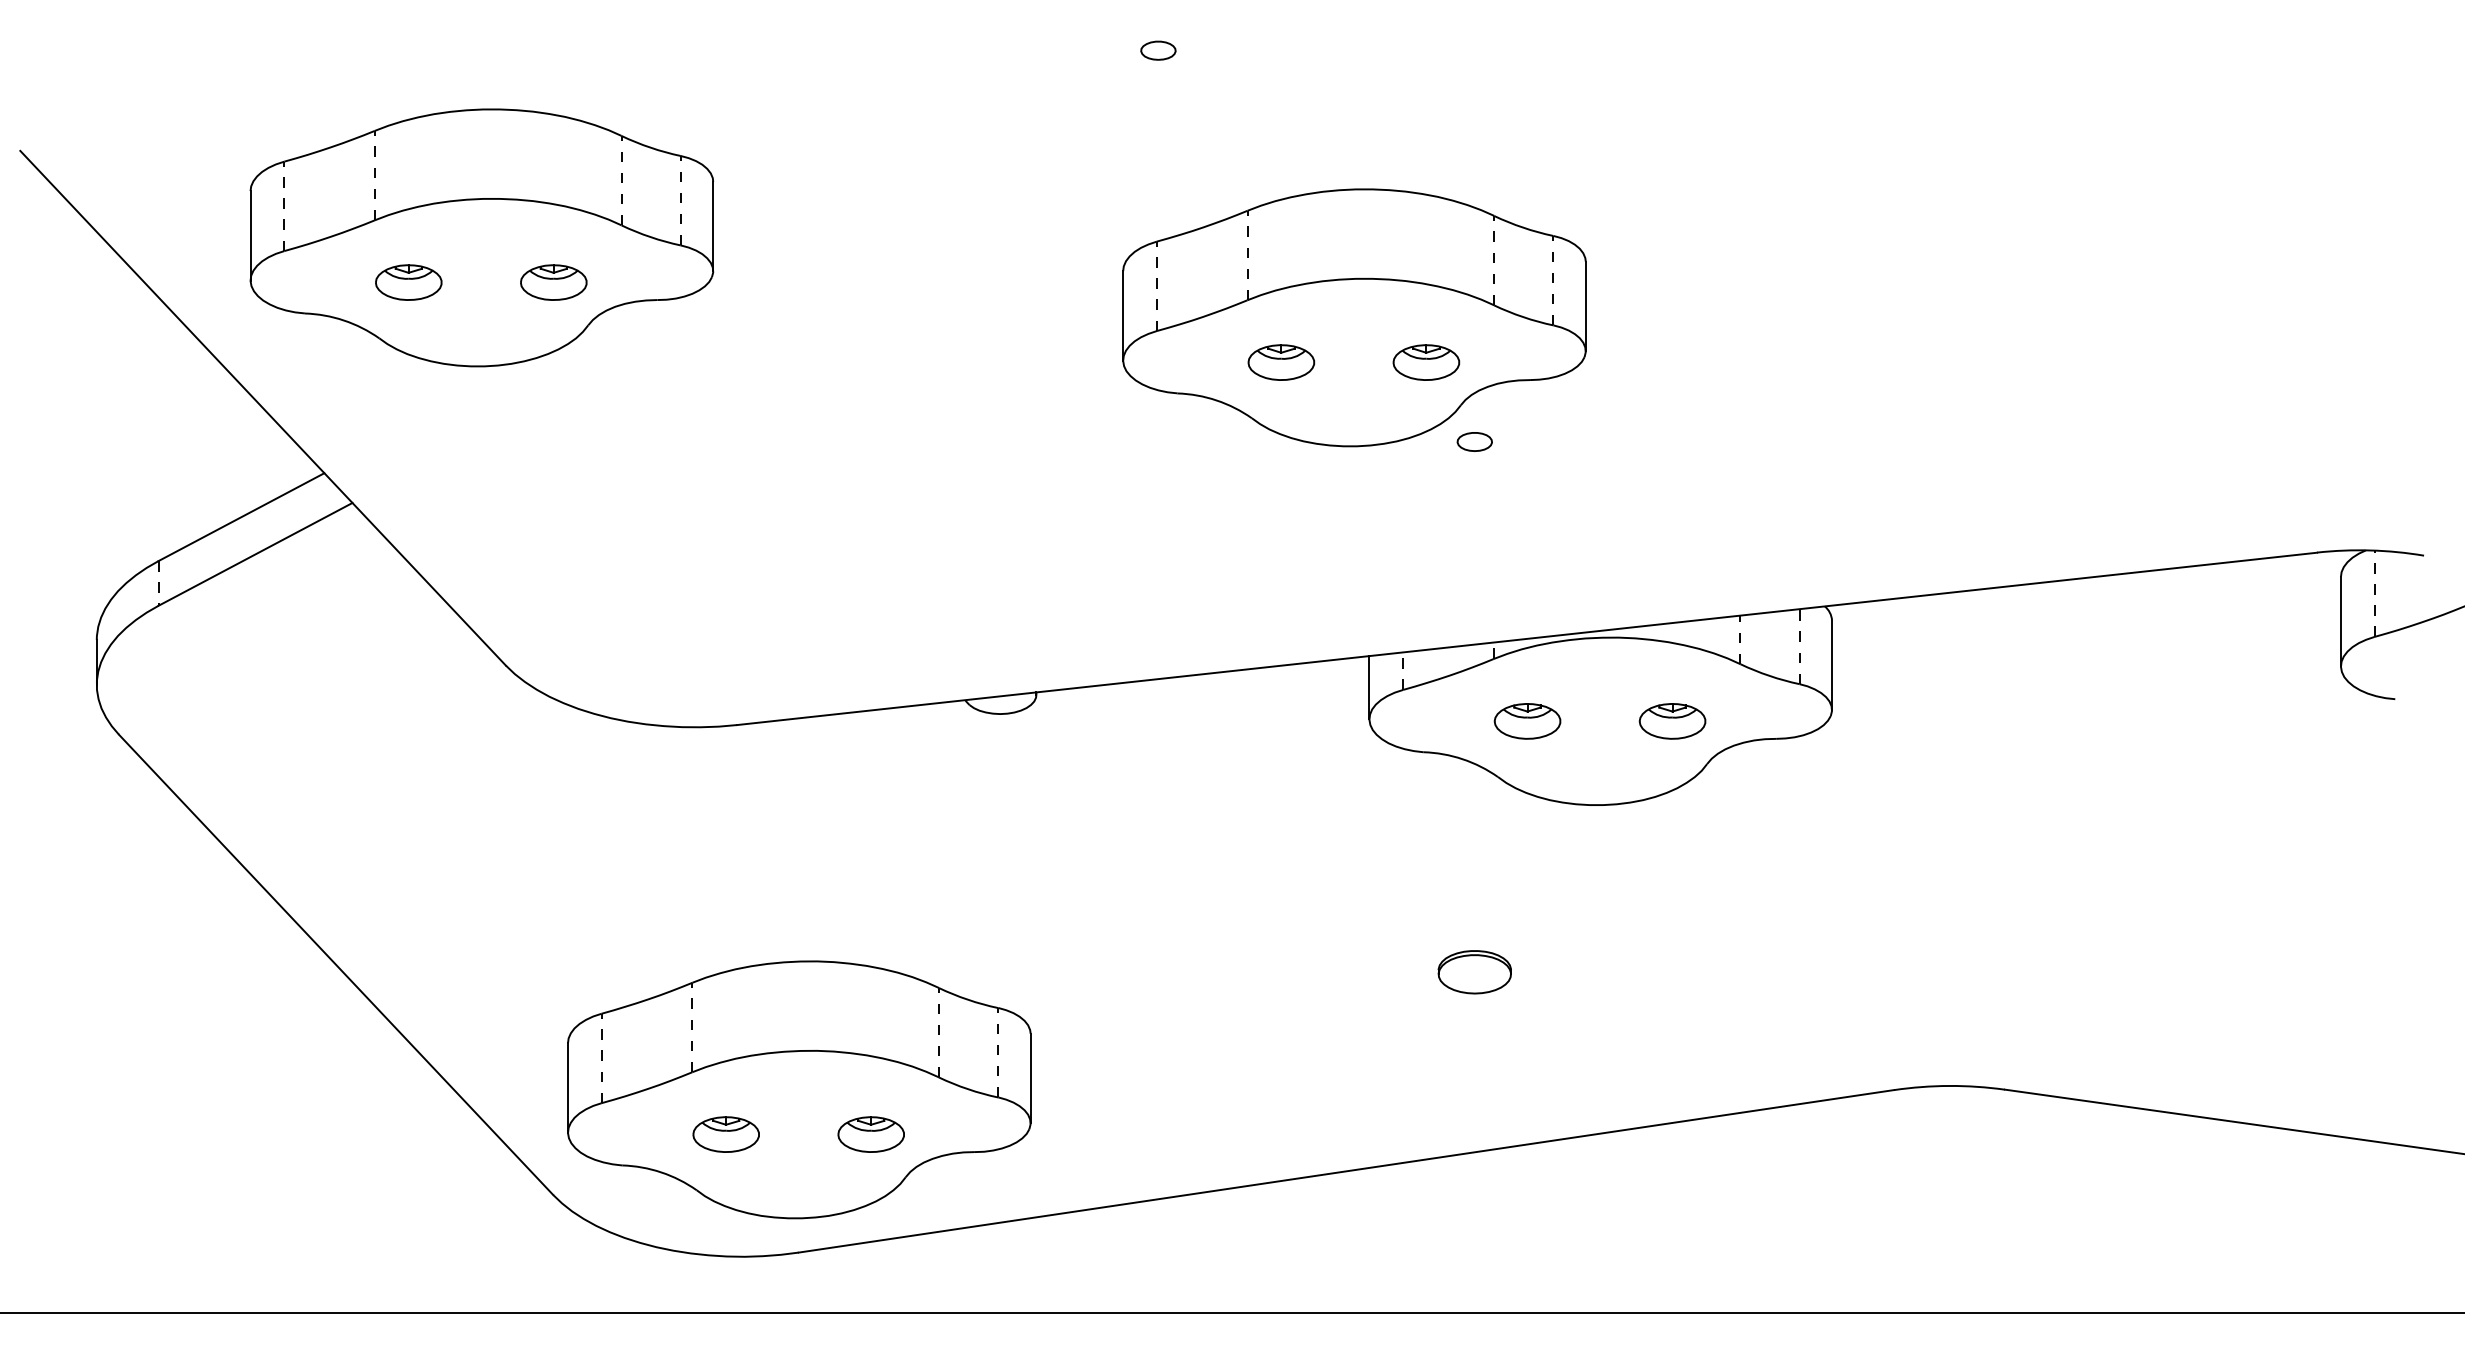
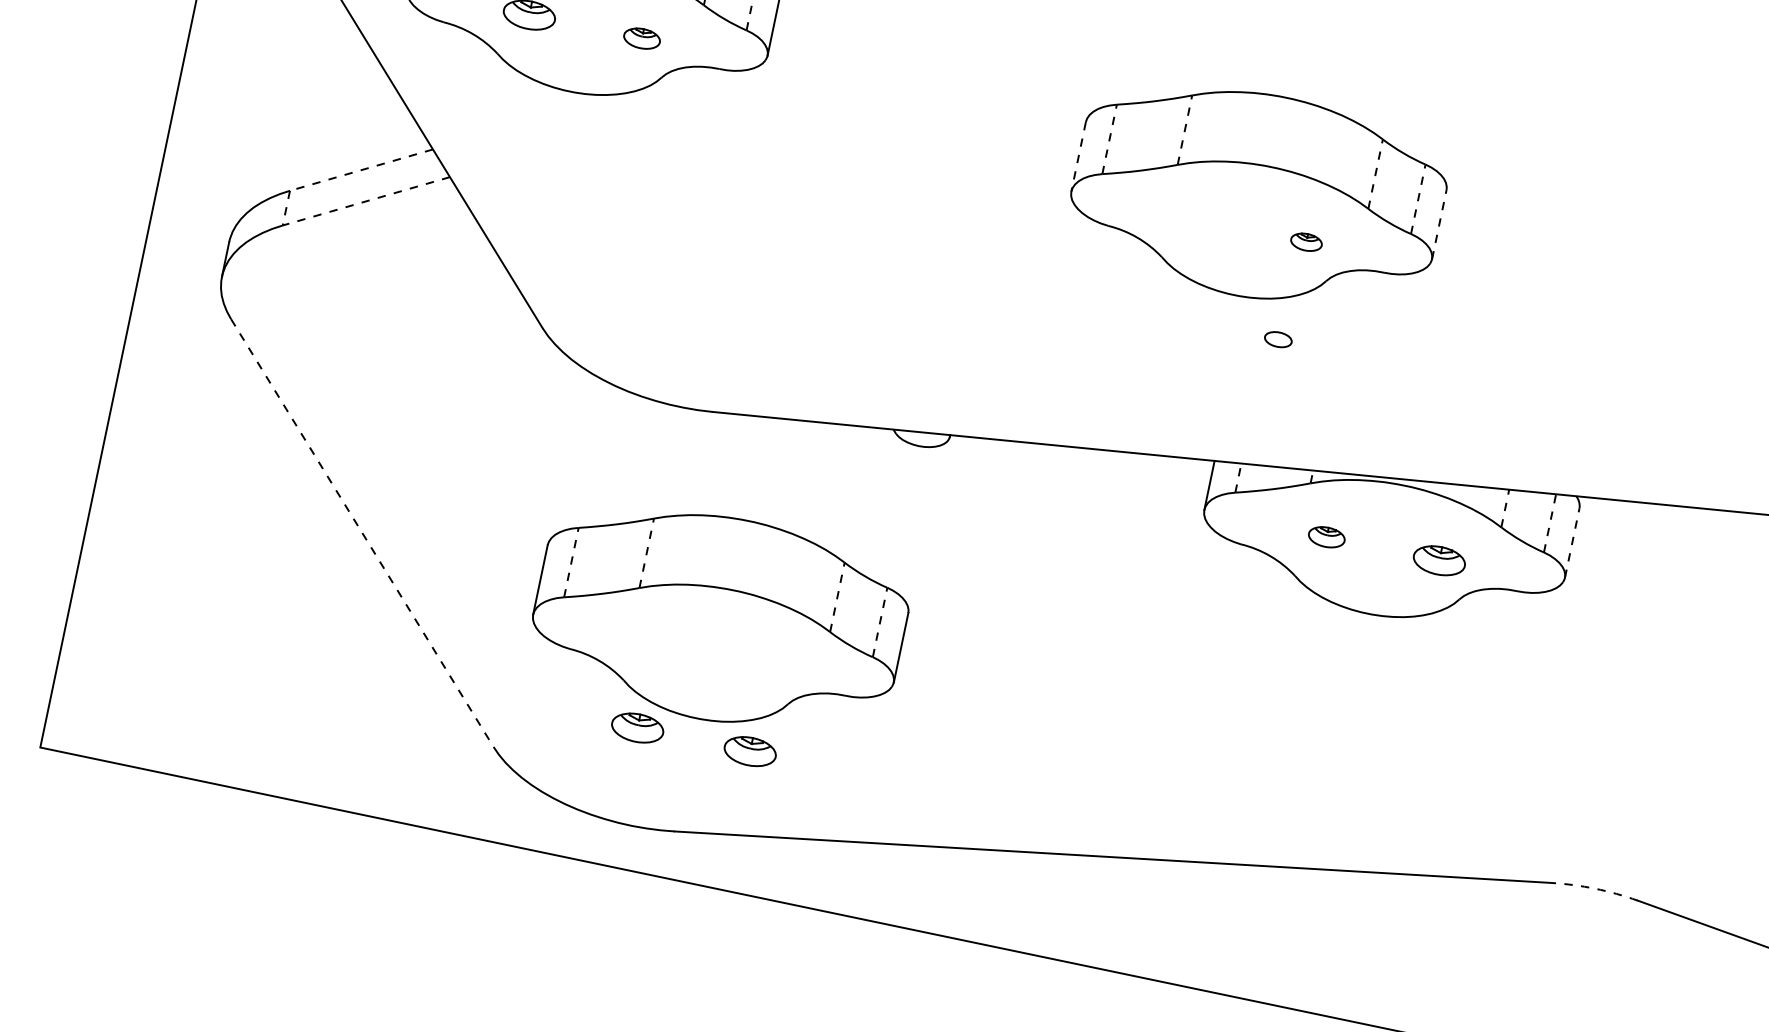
part: (553, 282) -> (641, 38), size x0.7
line: (1585, 306) -> (1439, 224), solid -> dashed
line: (1123, 315) -> (1078, 156), solid -> dashed
part: (1281, 362) -> (1193, 218), removed
part: (1426, 362) -> (1306, 242), size x0.6
part: (1474, 441) -> (1278, 339), moved
line: (241, 517) -> (361, 170), solid -> dashed
line: (255, 554) -> (366, 201), solid -> dashed
line: (1831, 665) -> (1571, 543), solid -> dashed
part: (1527, 721) -> (1326, 537), size x0.7
line: (336, 965) -> (362, 533), solid -> dashed
part: (1474, 972) -> (1244, 723), removed
arc: (1949, 1085) -> (1595, 888), solid -> dashed
part: (799, 1089) -> (719, 618), moved

